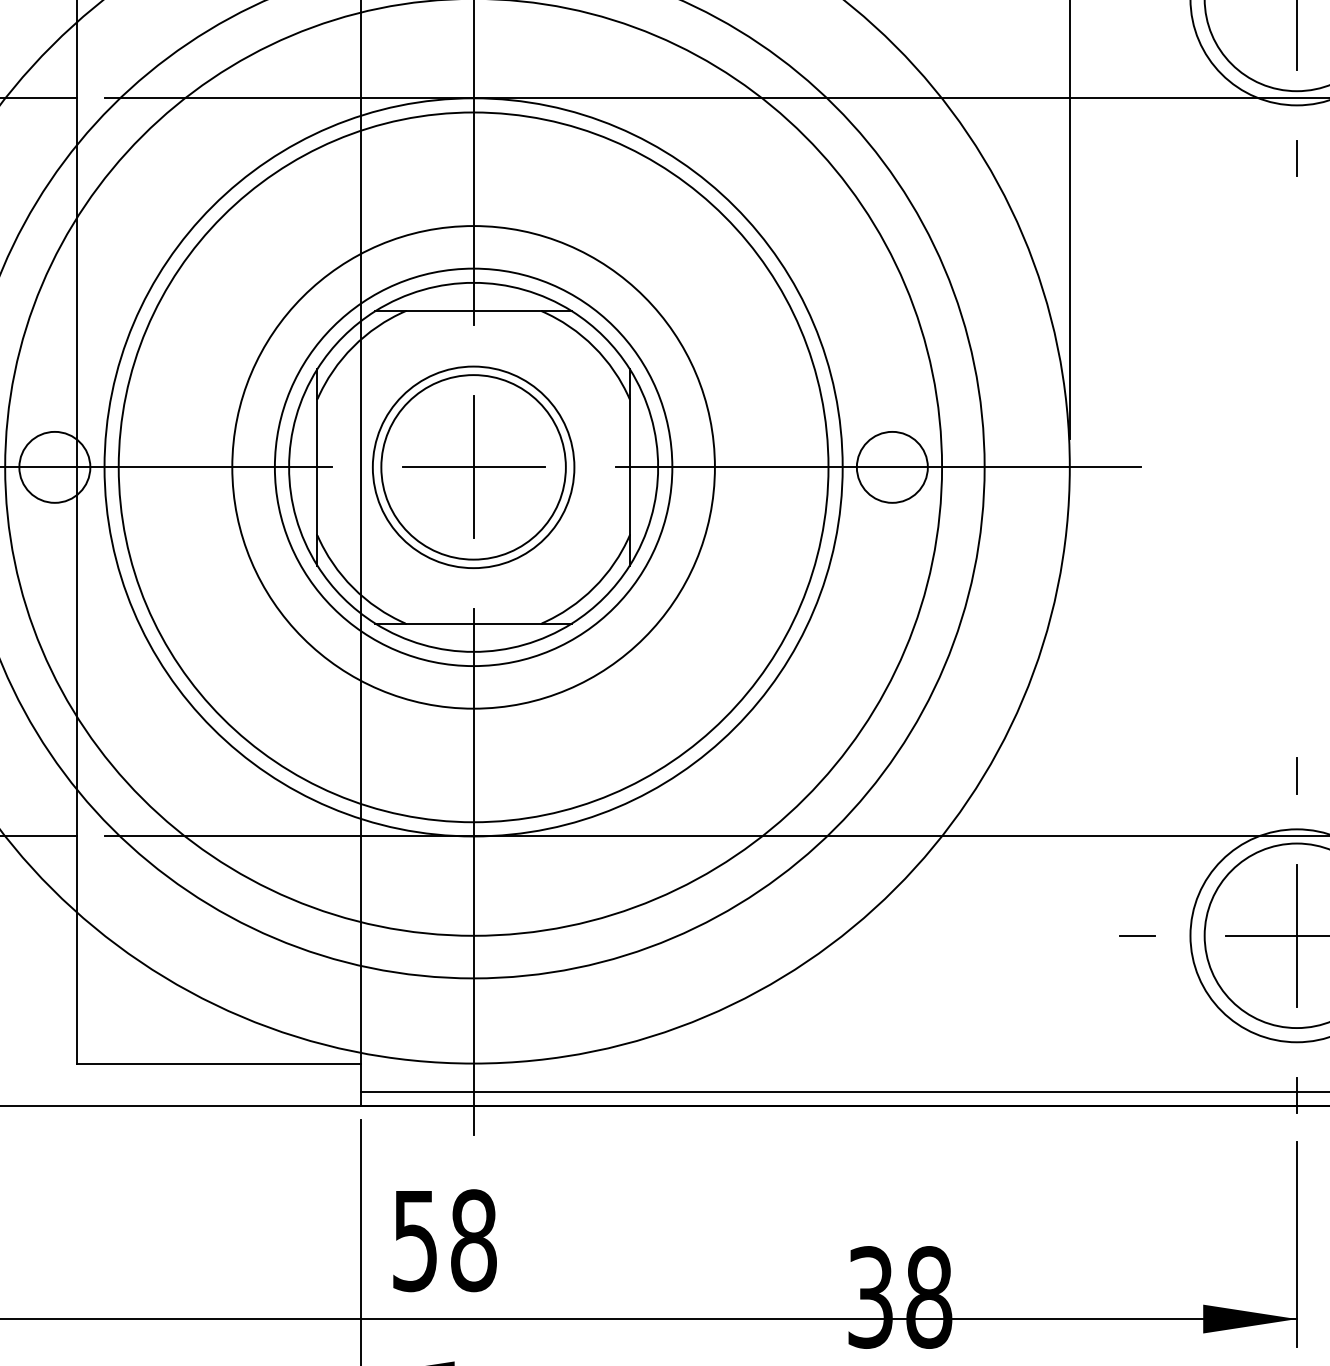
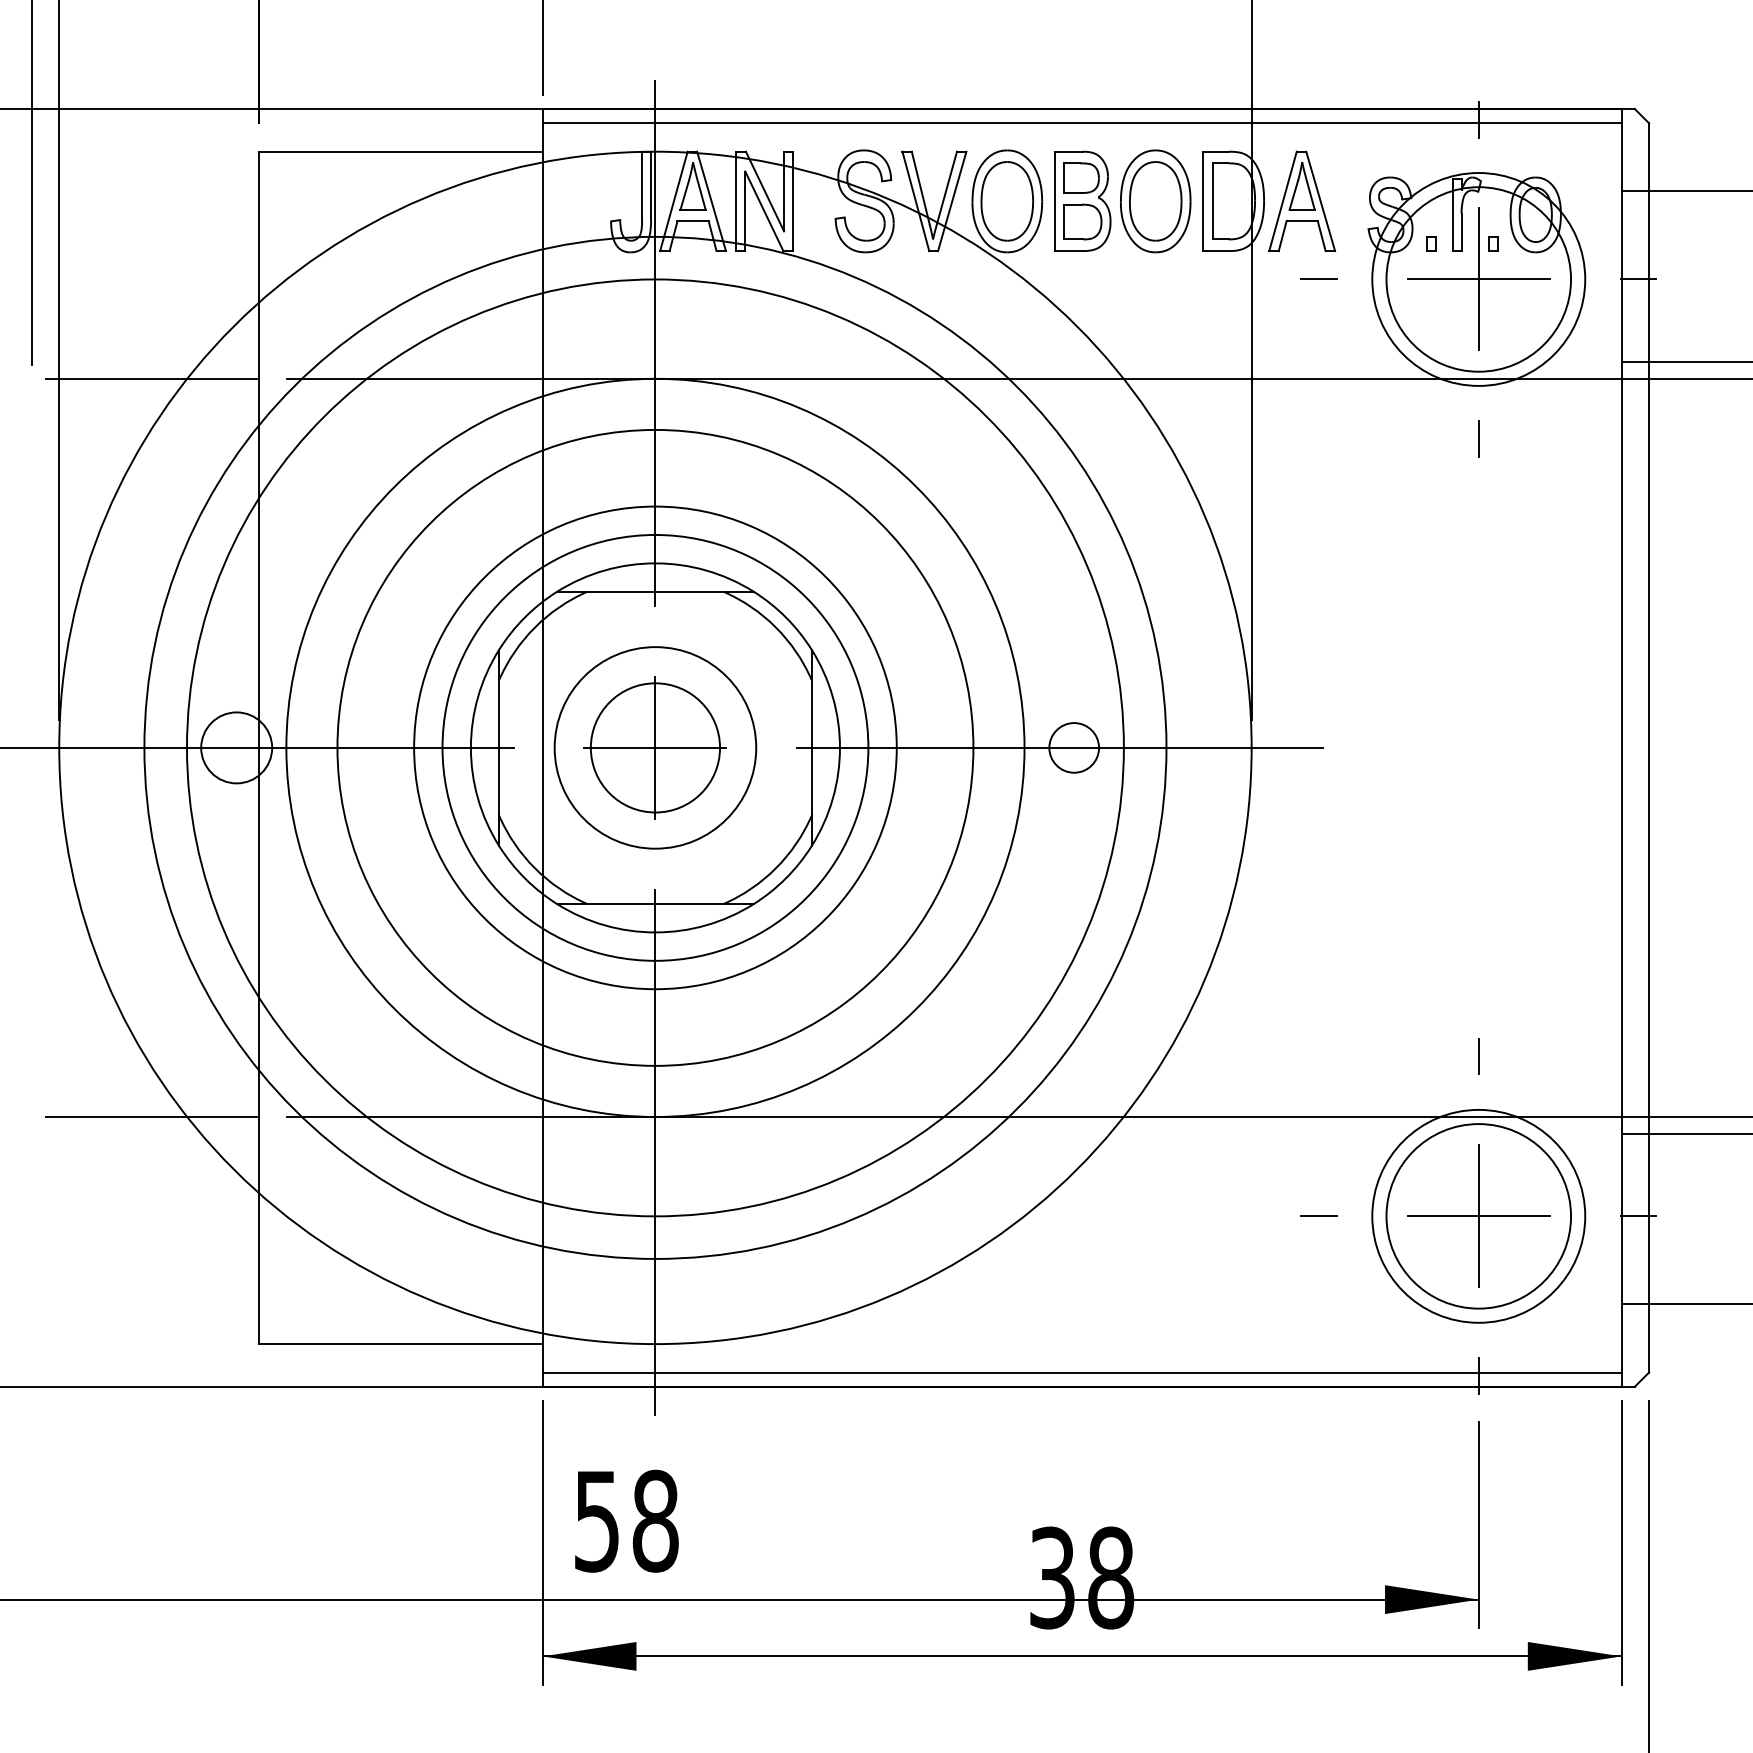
circle: (473, 466) -> (655, 747), size x0.6
circle: (473, 466) -> (655, 747), size x0.7
circle: (473, 466) -> (655, 747), size x1.6
circle: (891, 466) -> (1073, 747), size x0.7

